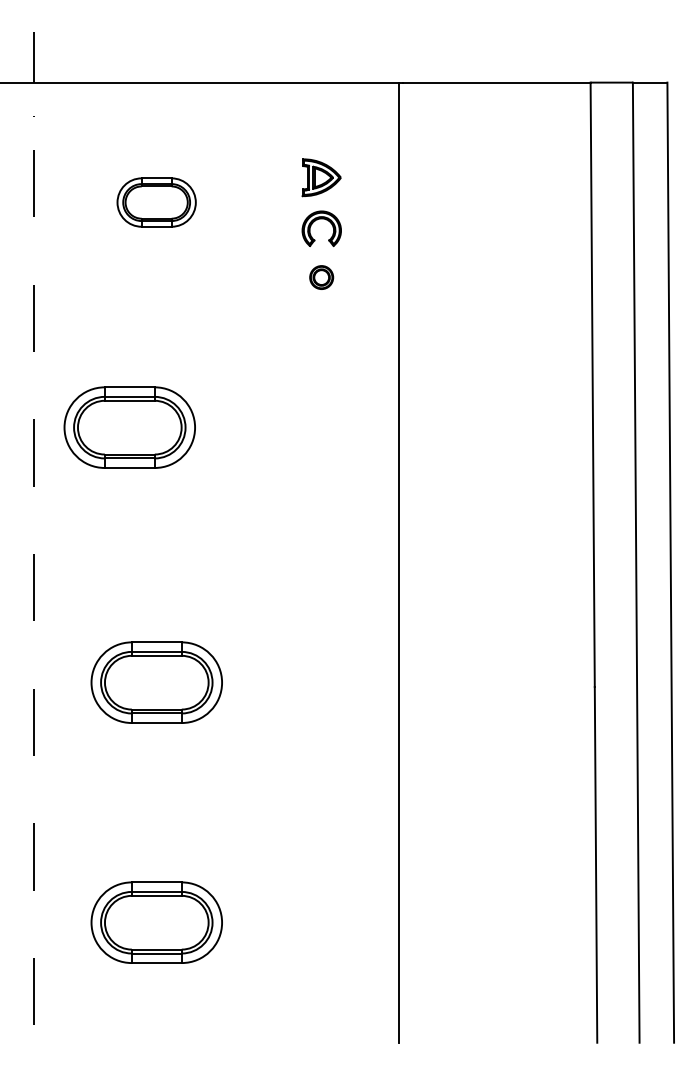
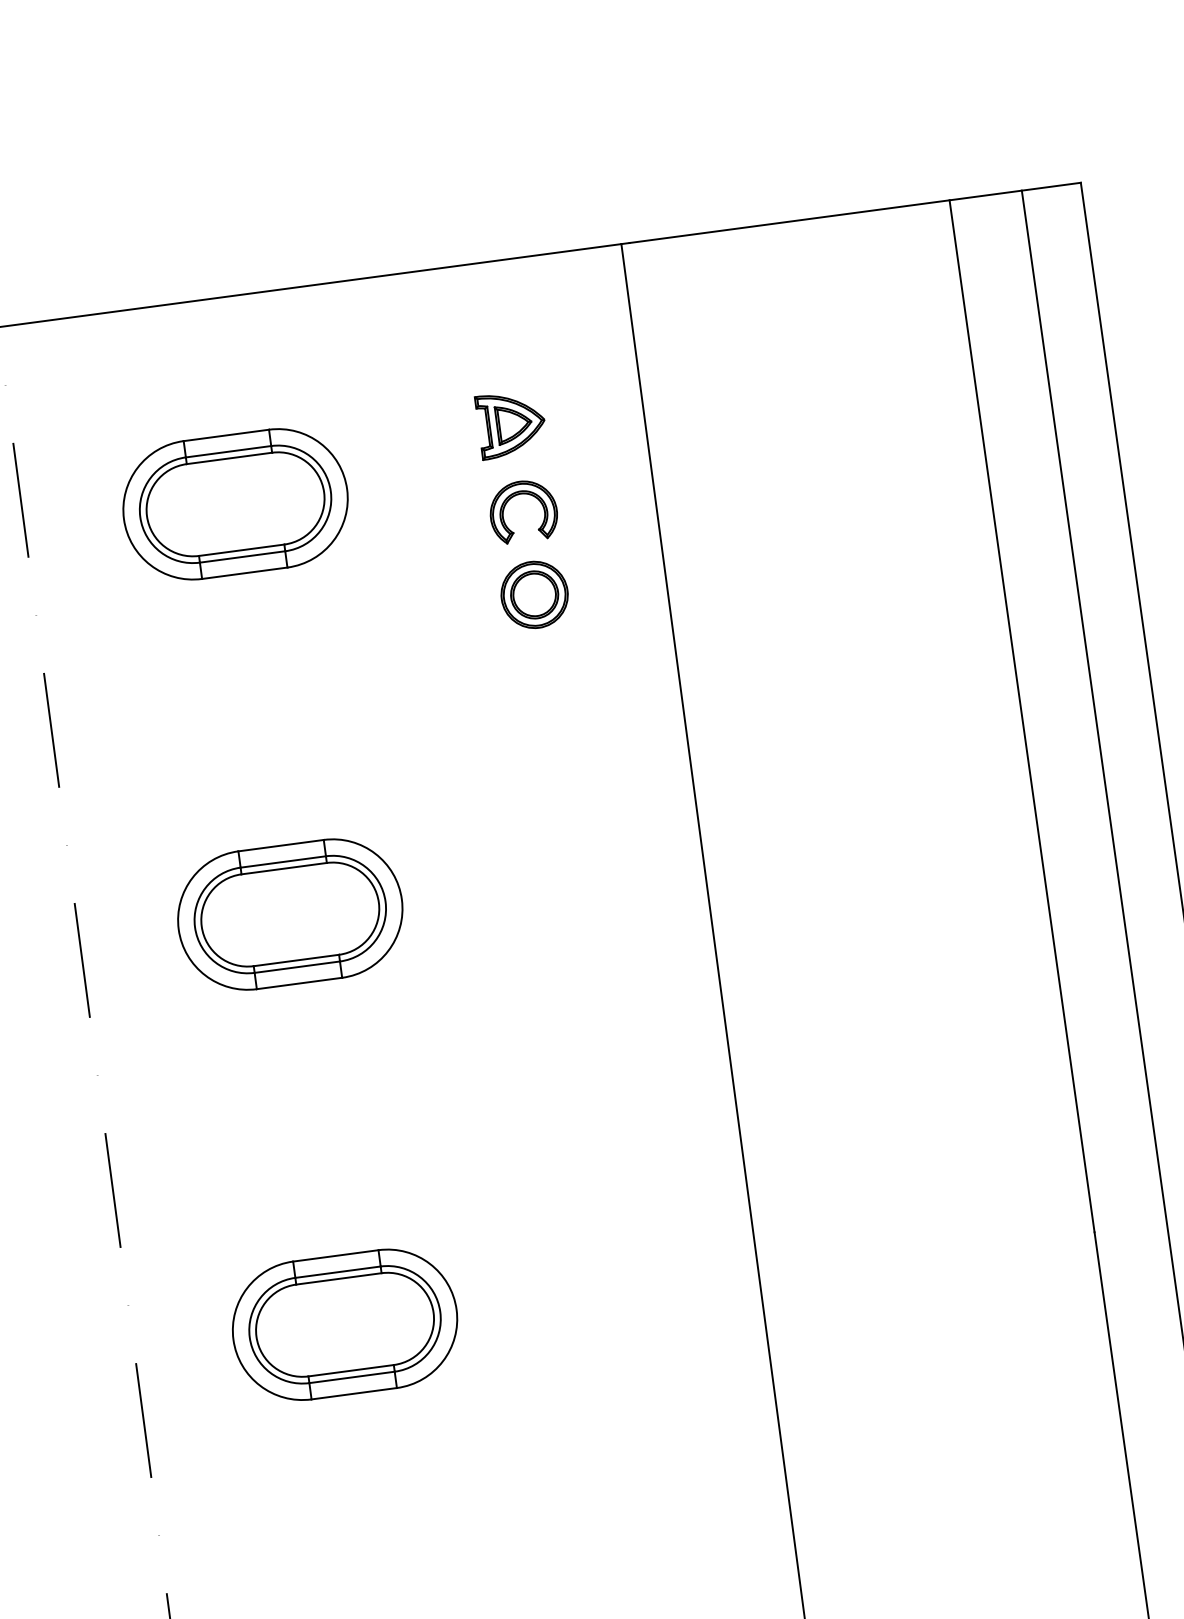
part: (156, 202) -> (235, 504), size x1.67
part: (321, 277) -> (534, 594), size x1.67
part: (129, 427) -> (289, 914), moved

